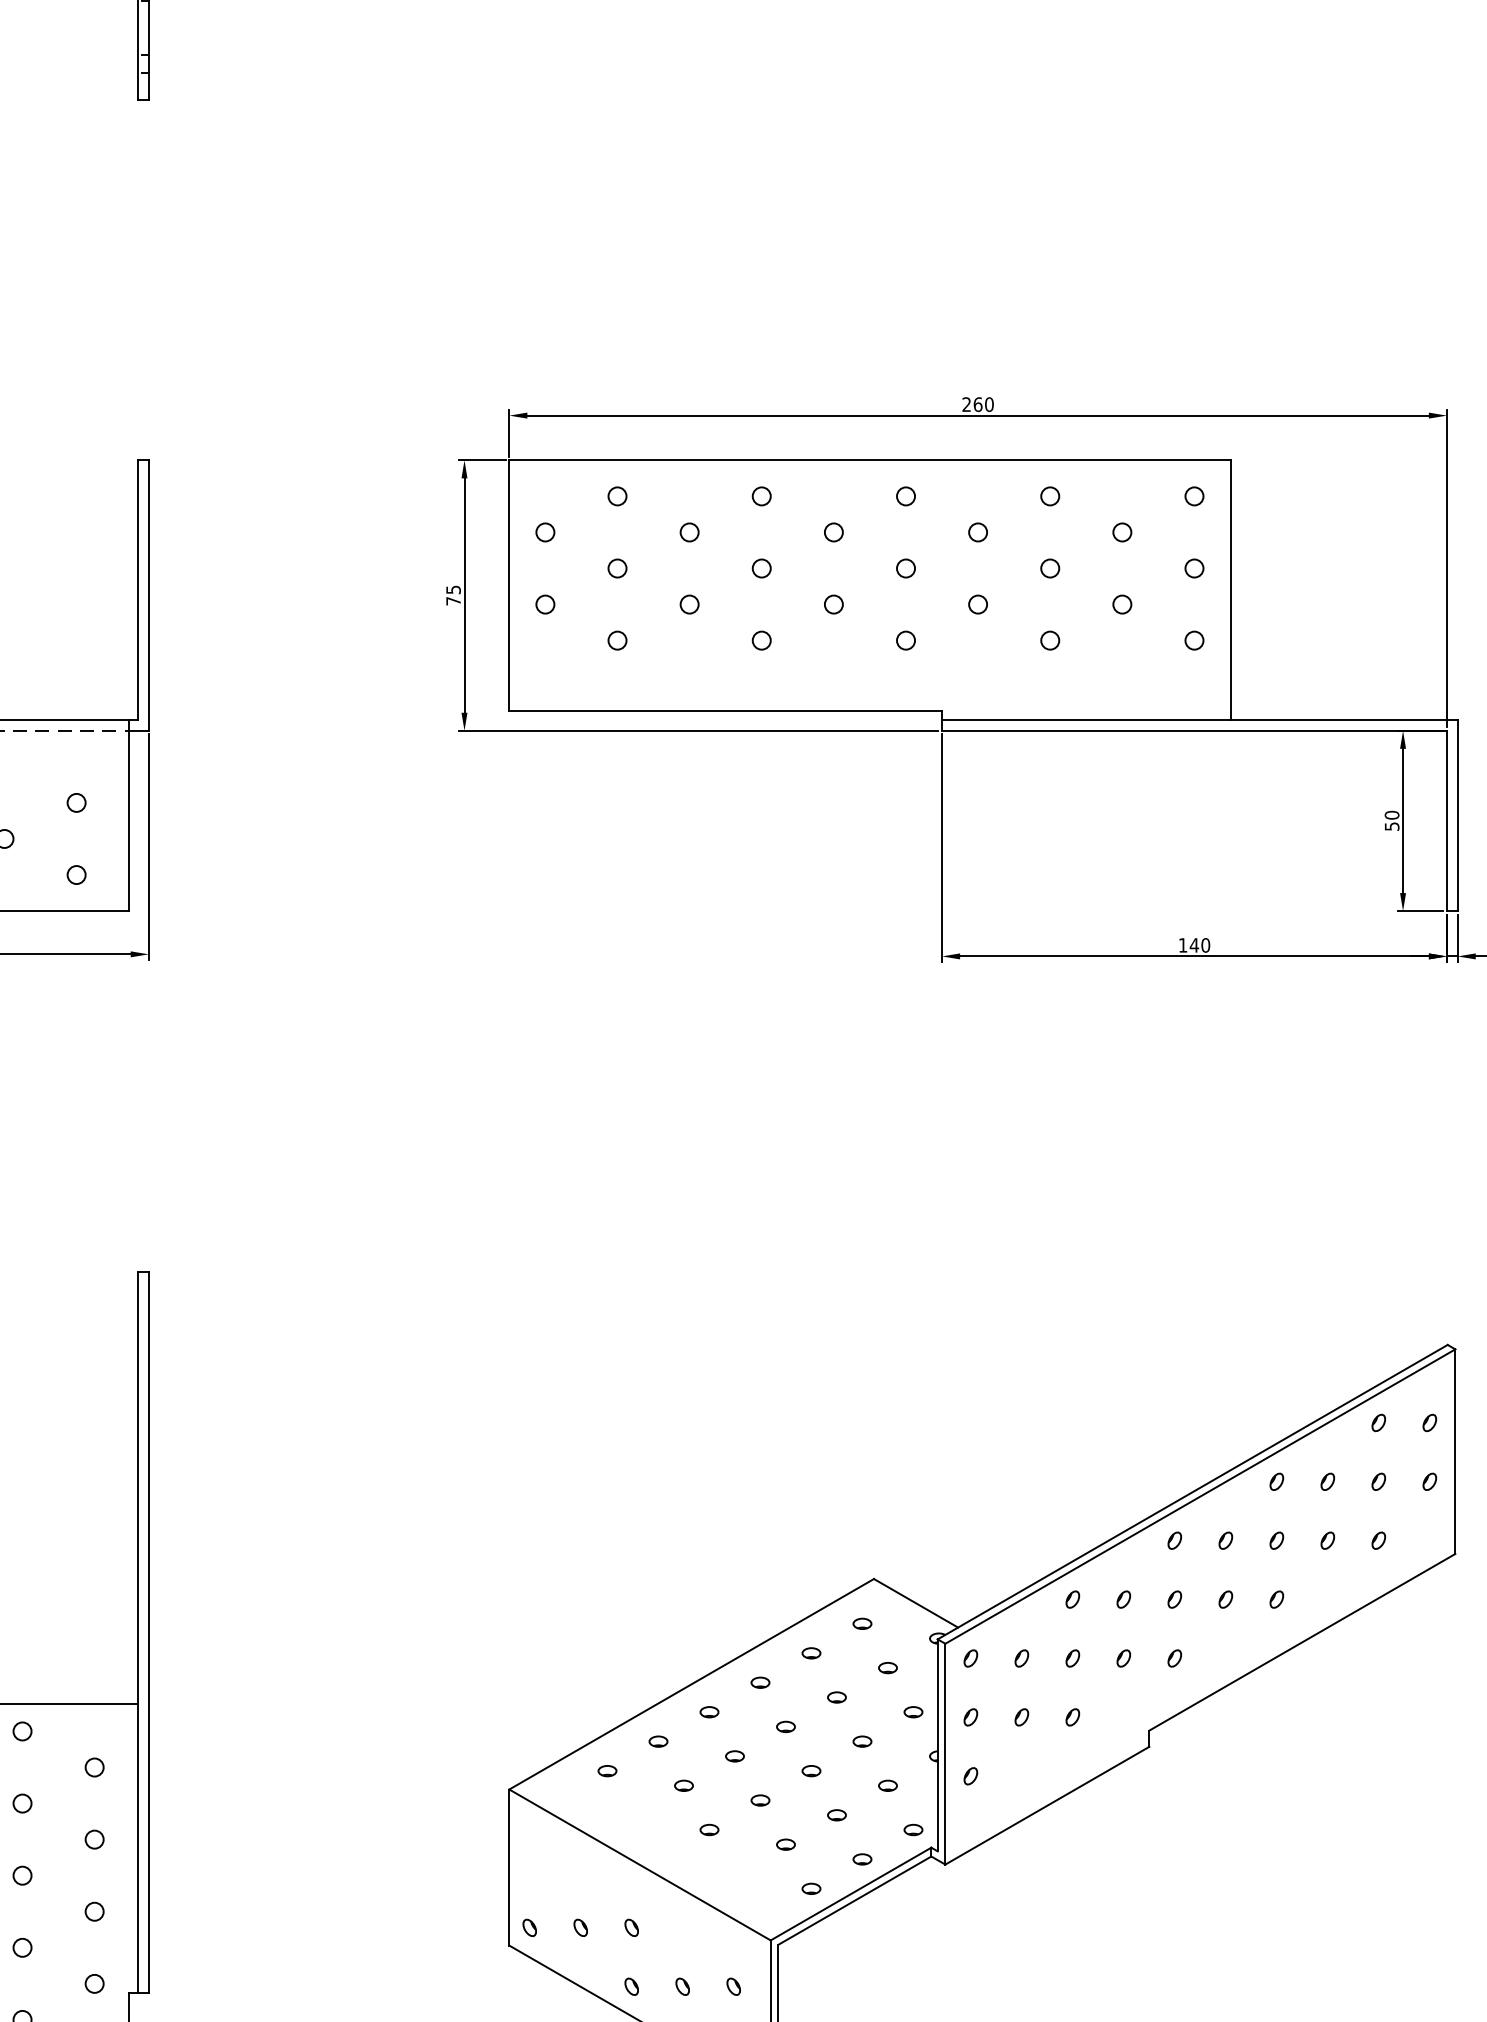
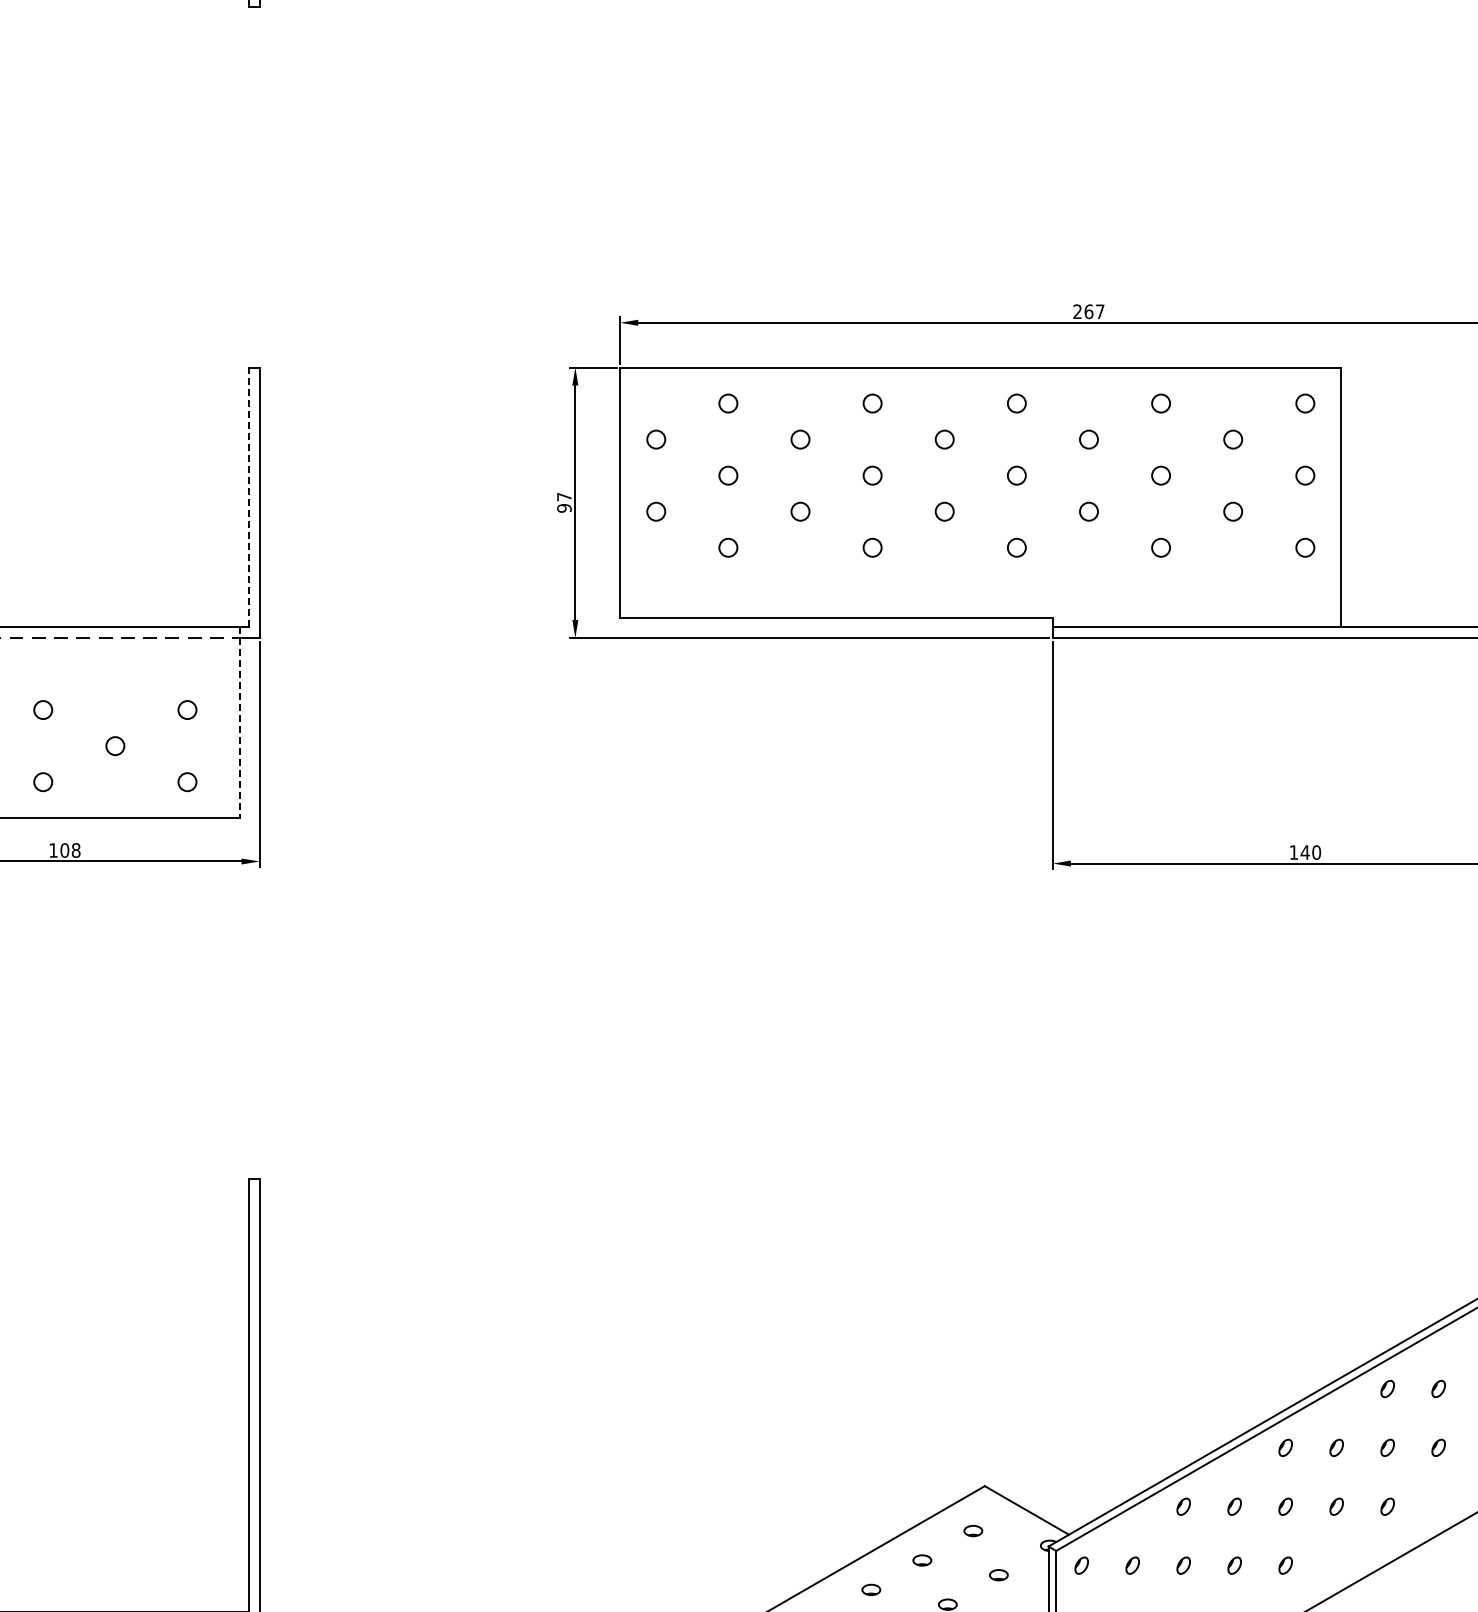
text: (989, 404) -> (1100, 311), 260 -> 267
line: (137, 590) -> (248, 497), solid -> dashed
text: (453, 595) -> (564, 502), 75 -> 97
line: (128, 815) -> (239, 722), solid -> dashed

